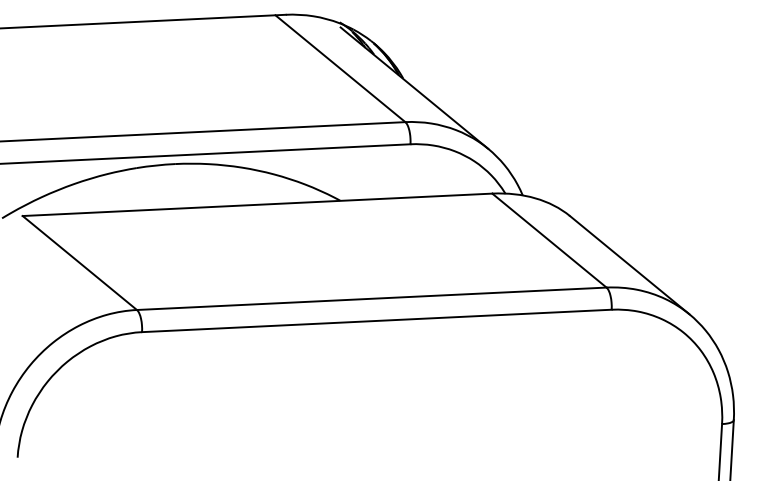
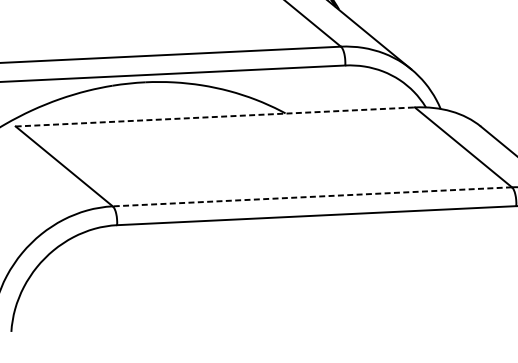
line: (258, 204) -> (216, 116), solid -> dashed
line: (371, 298) -> (312, 196), solid -> dashed

